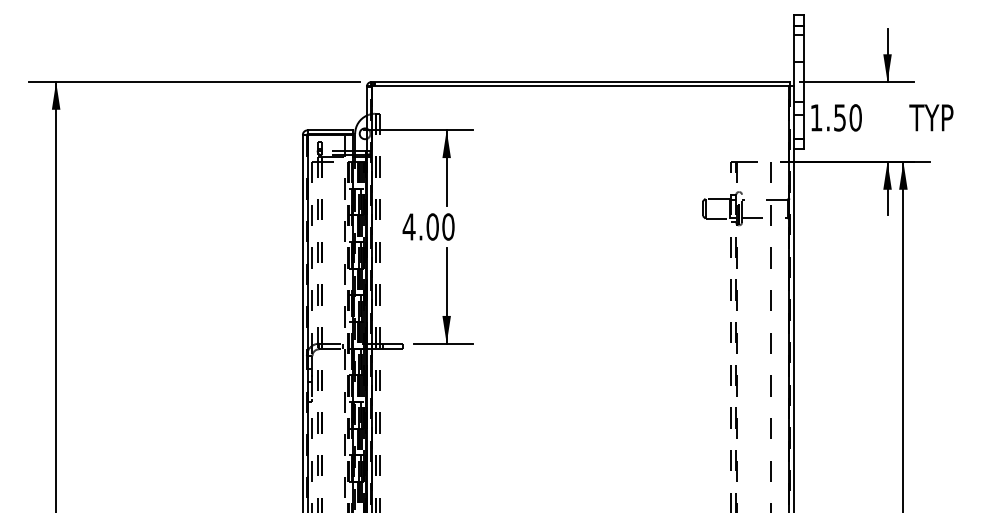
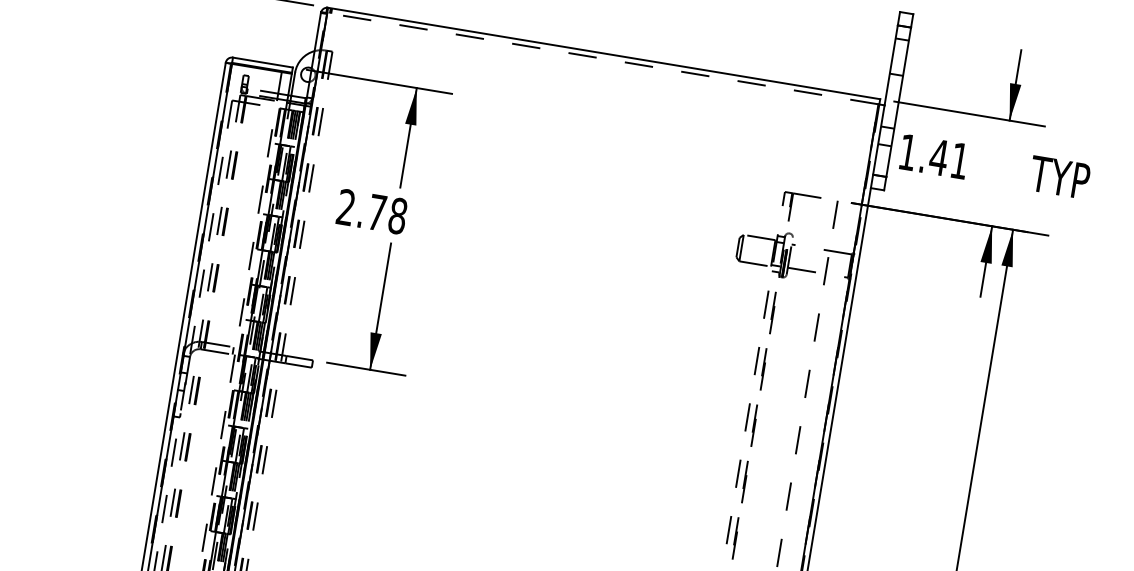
line: (580, 86) -> (603, 59), solid -> dashed
text: (847, 117) -> (948, 158), 1.50 -> 1.41
text: (428, 226) -> (371, 211), 4.00 -> 2.78

